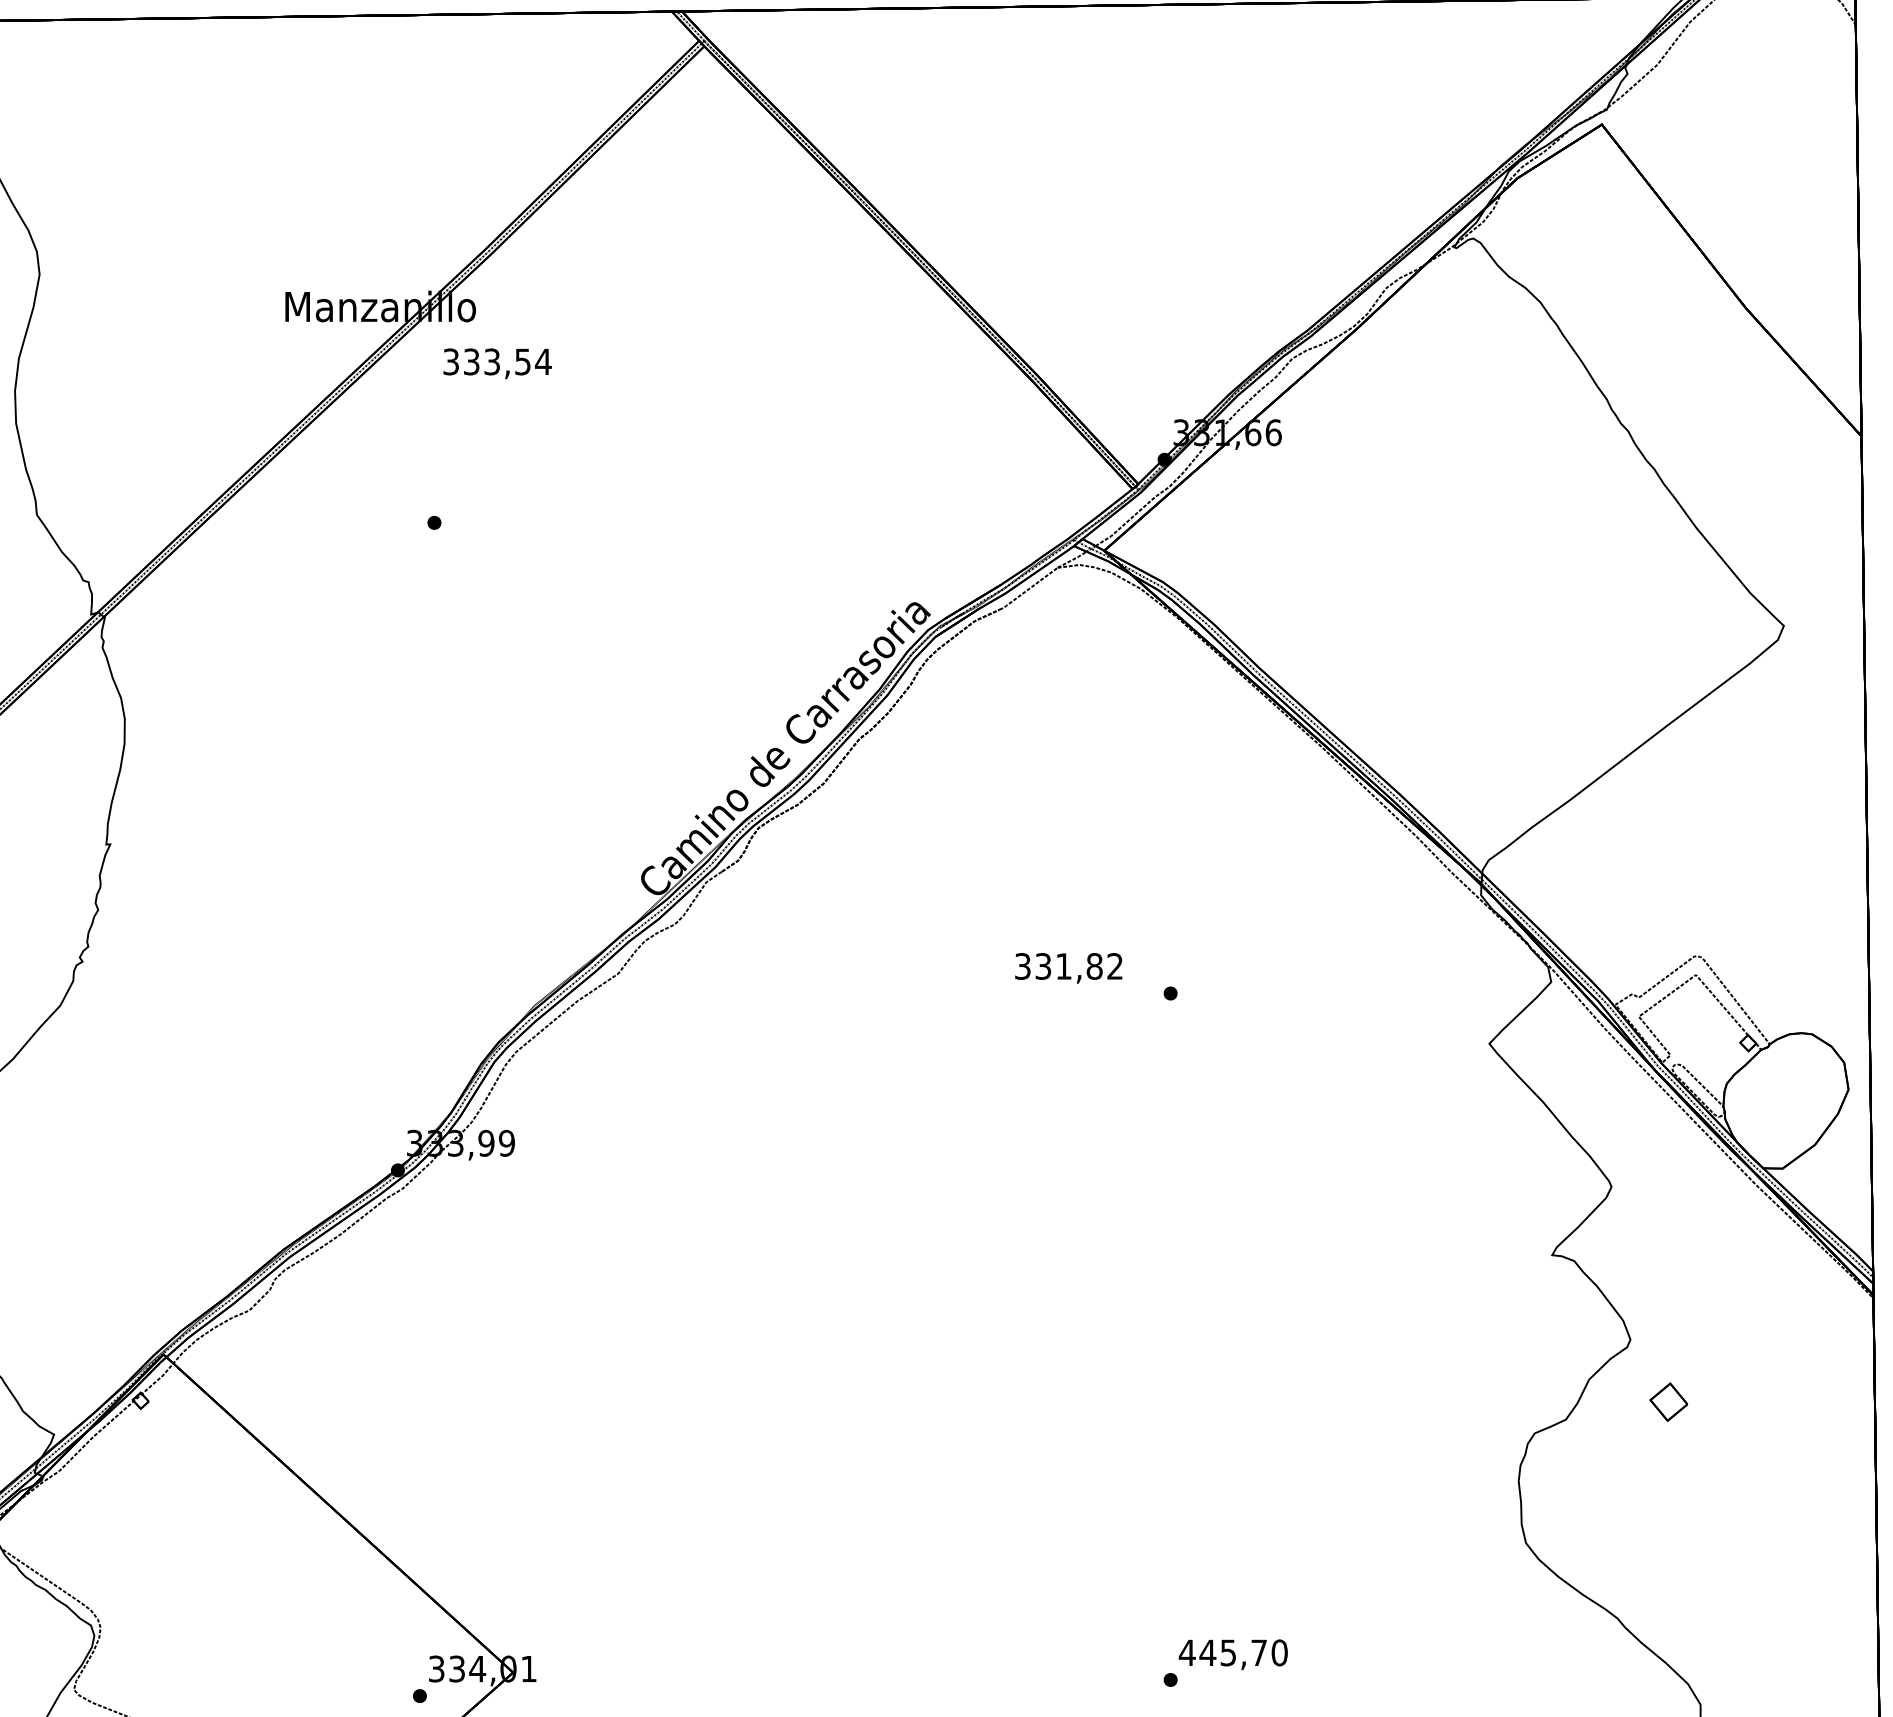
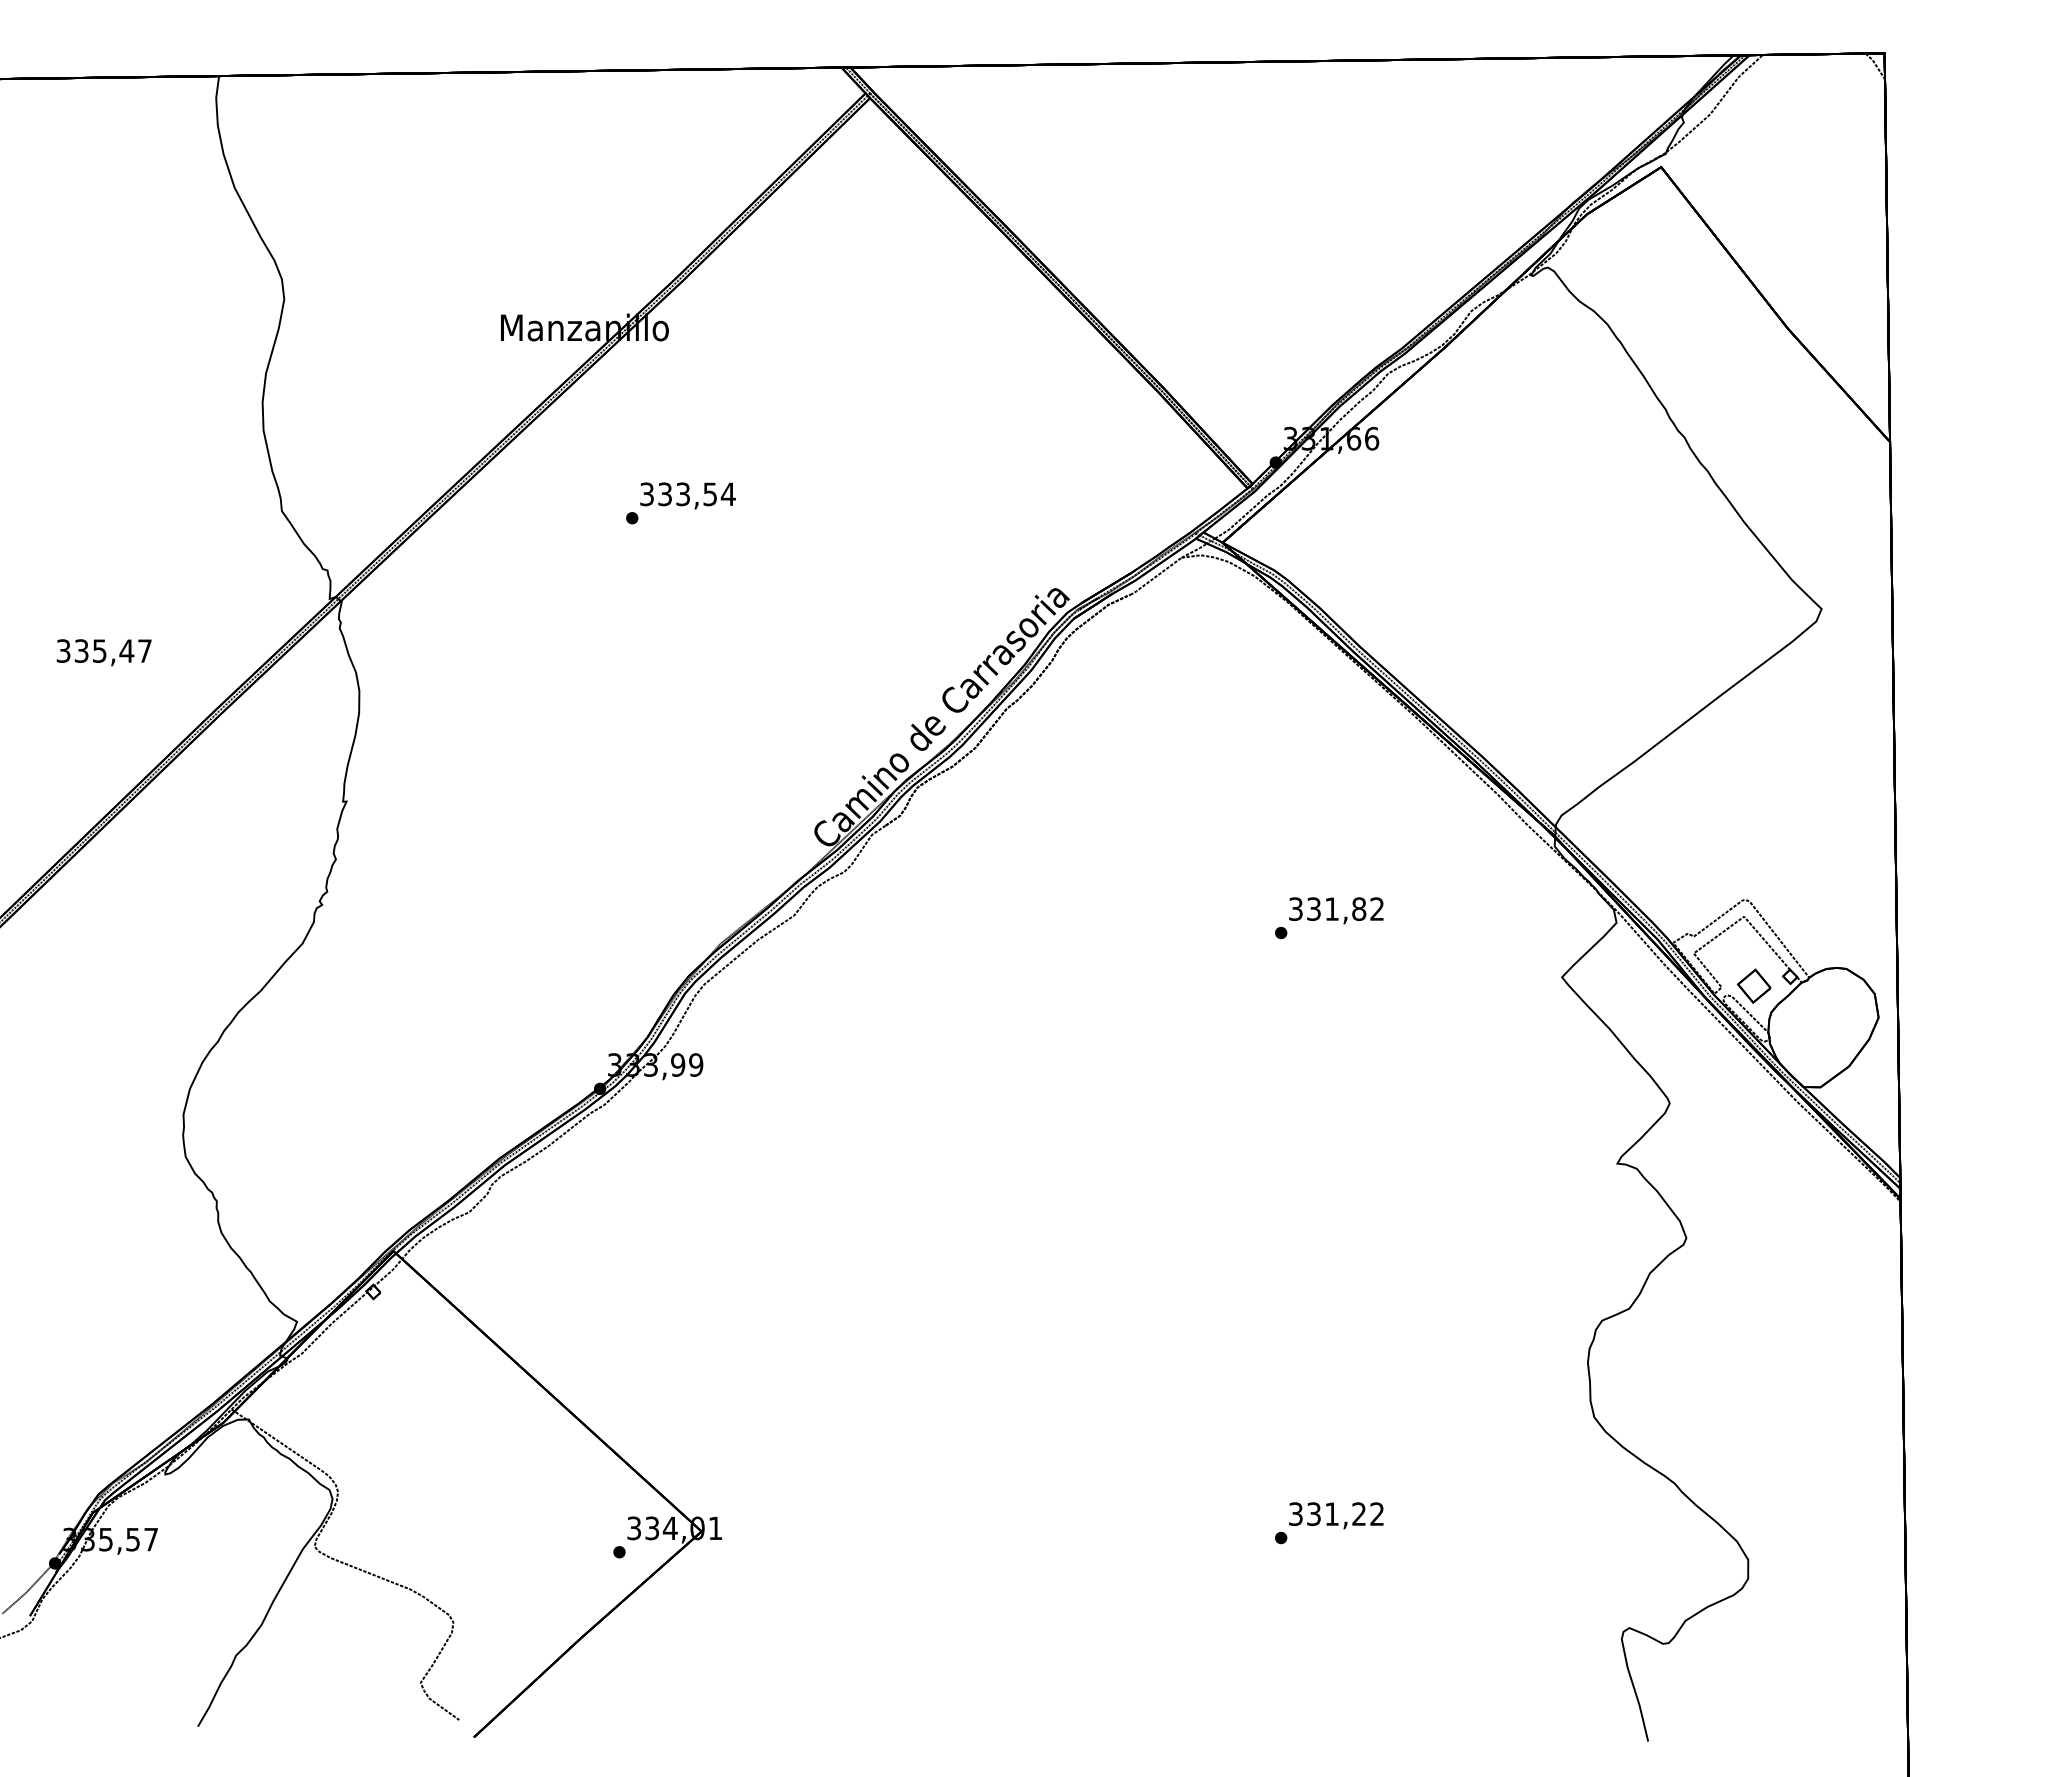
text: (497, 363) -> (687, 495), moved
text: (1068, 967) -> (1336, 910), moved
part: (1668, 1401) -> (1753, 985), moved
text: (1233, 1653) -> (1336, 1514), 445,70 -> 331,22

